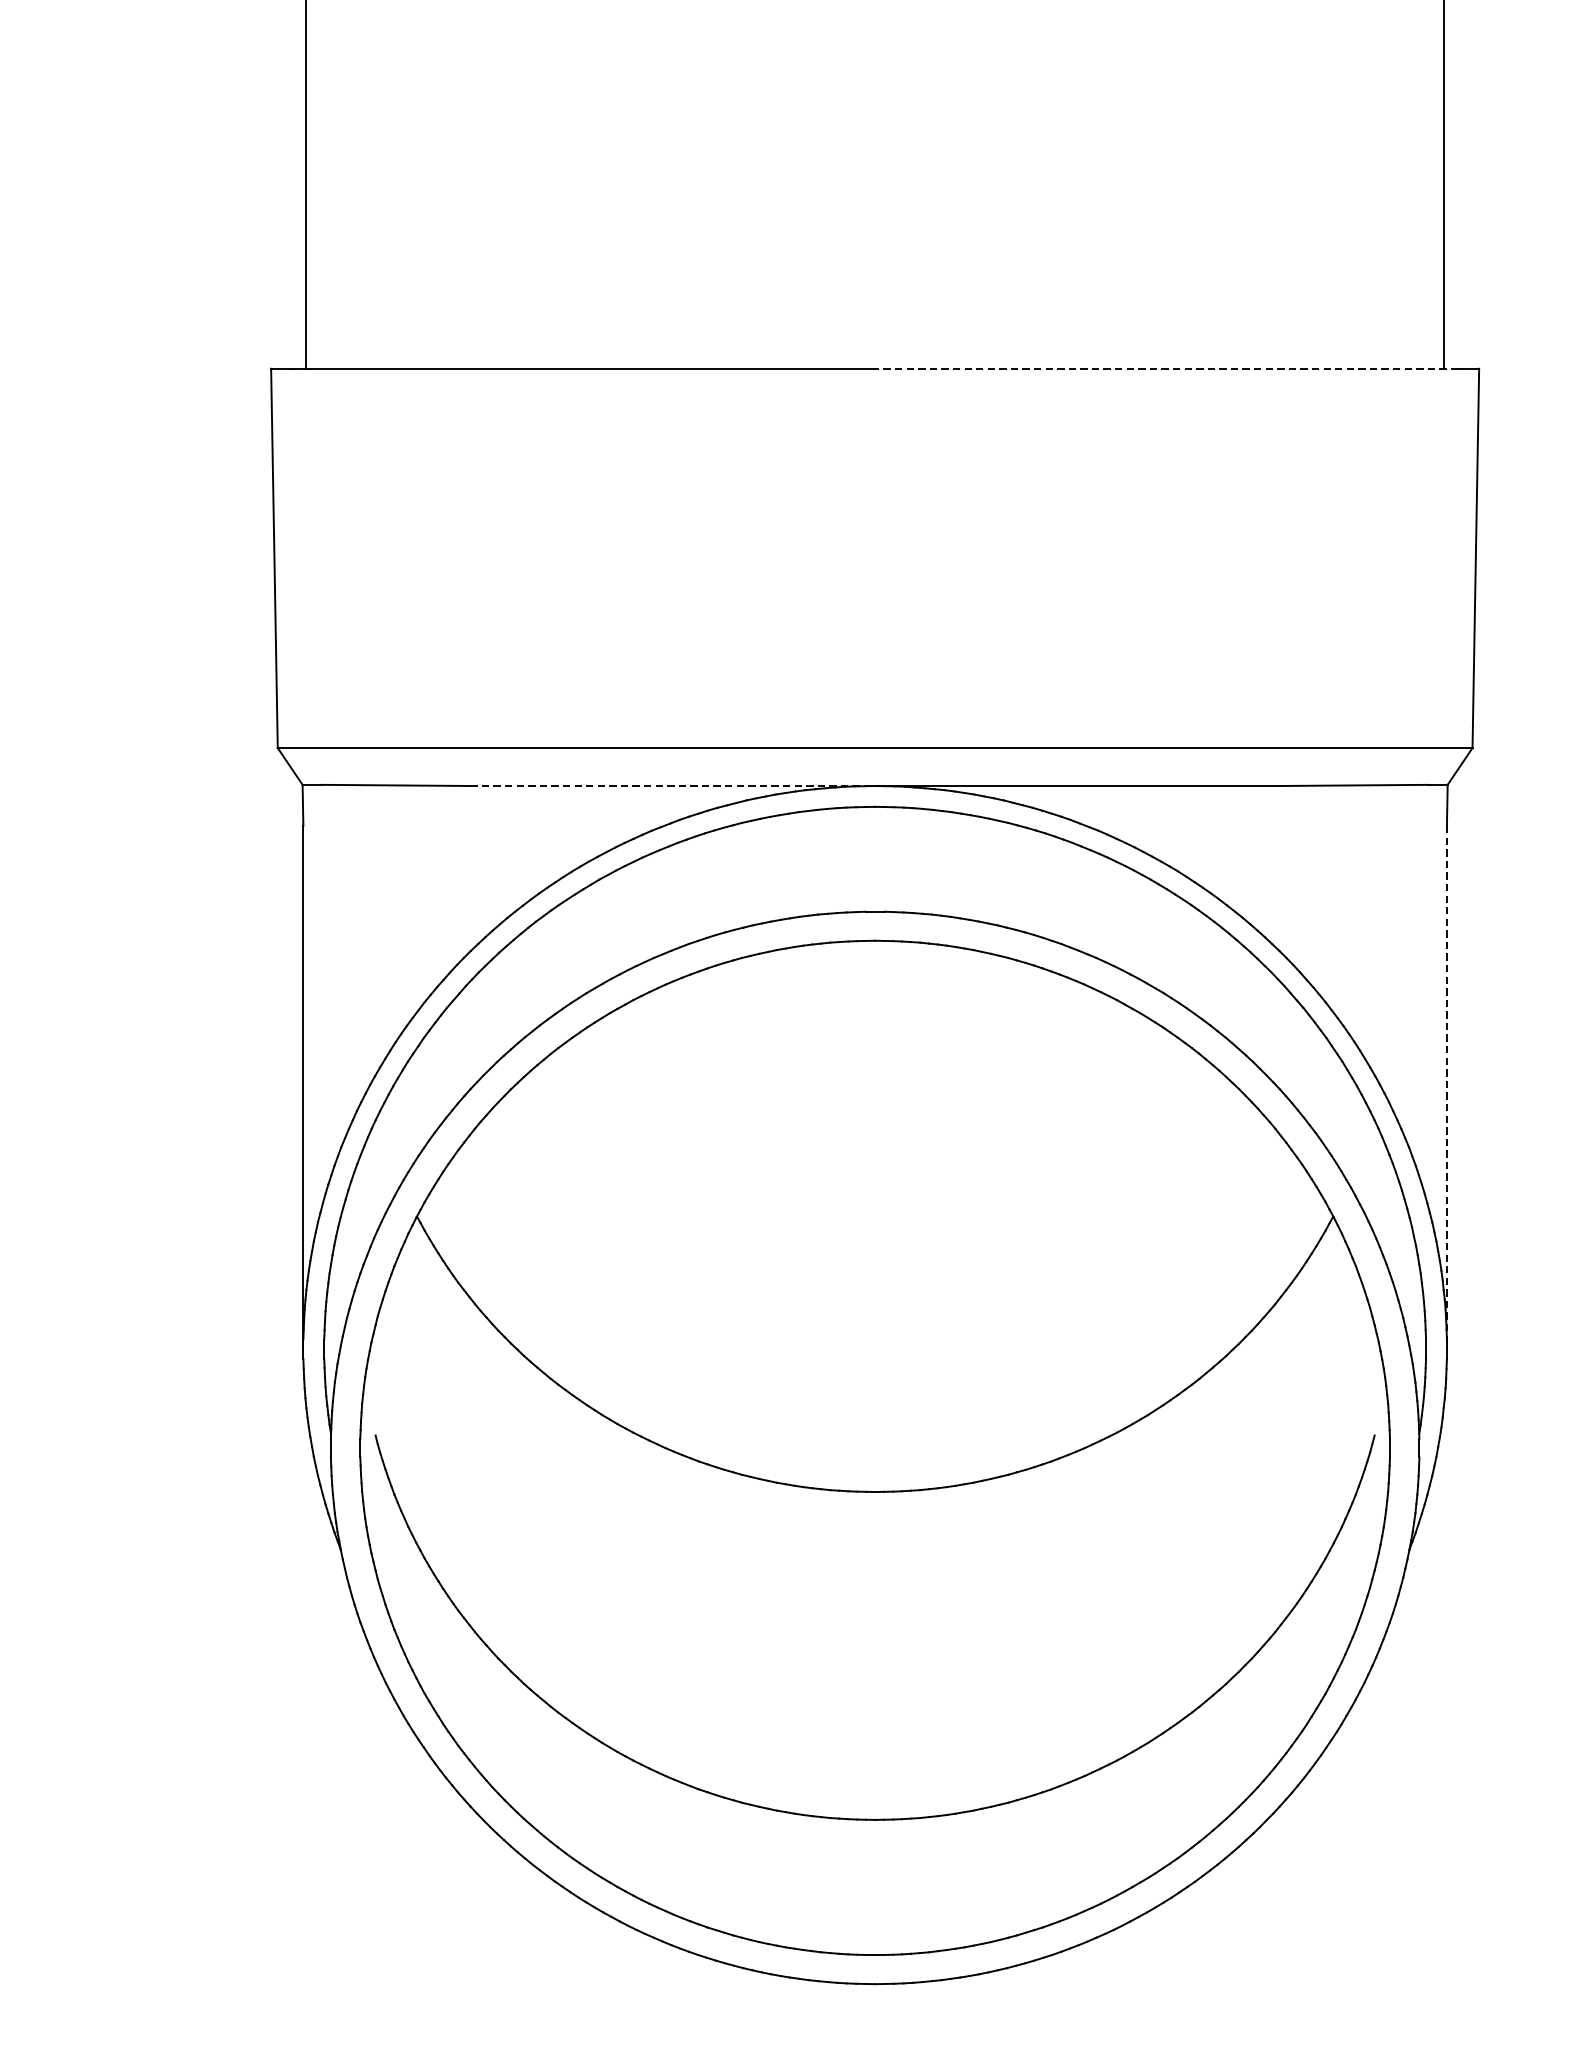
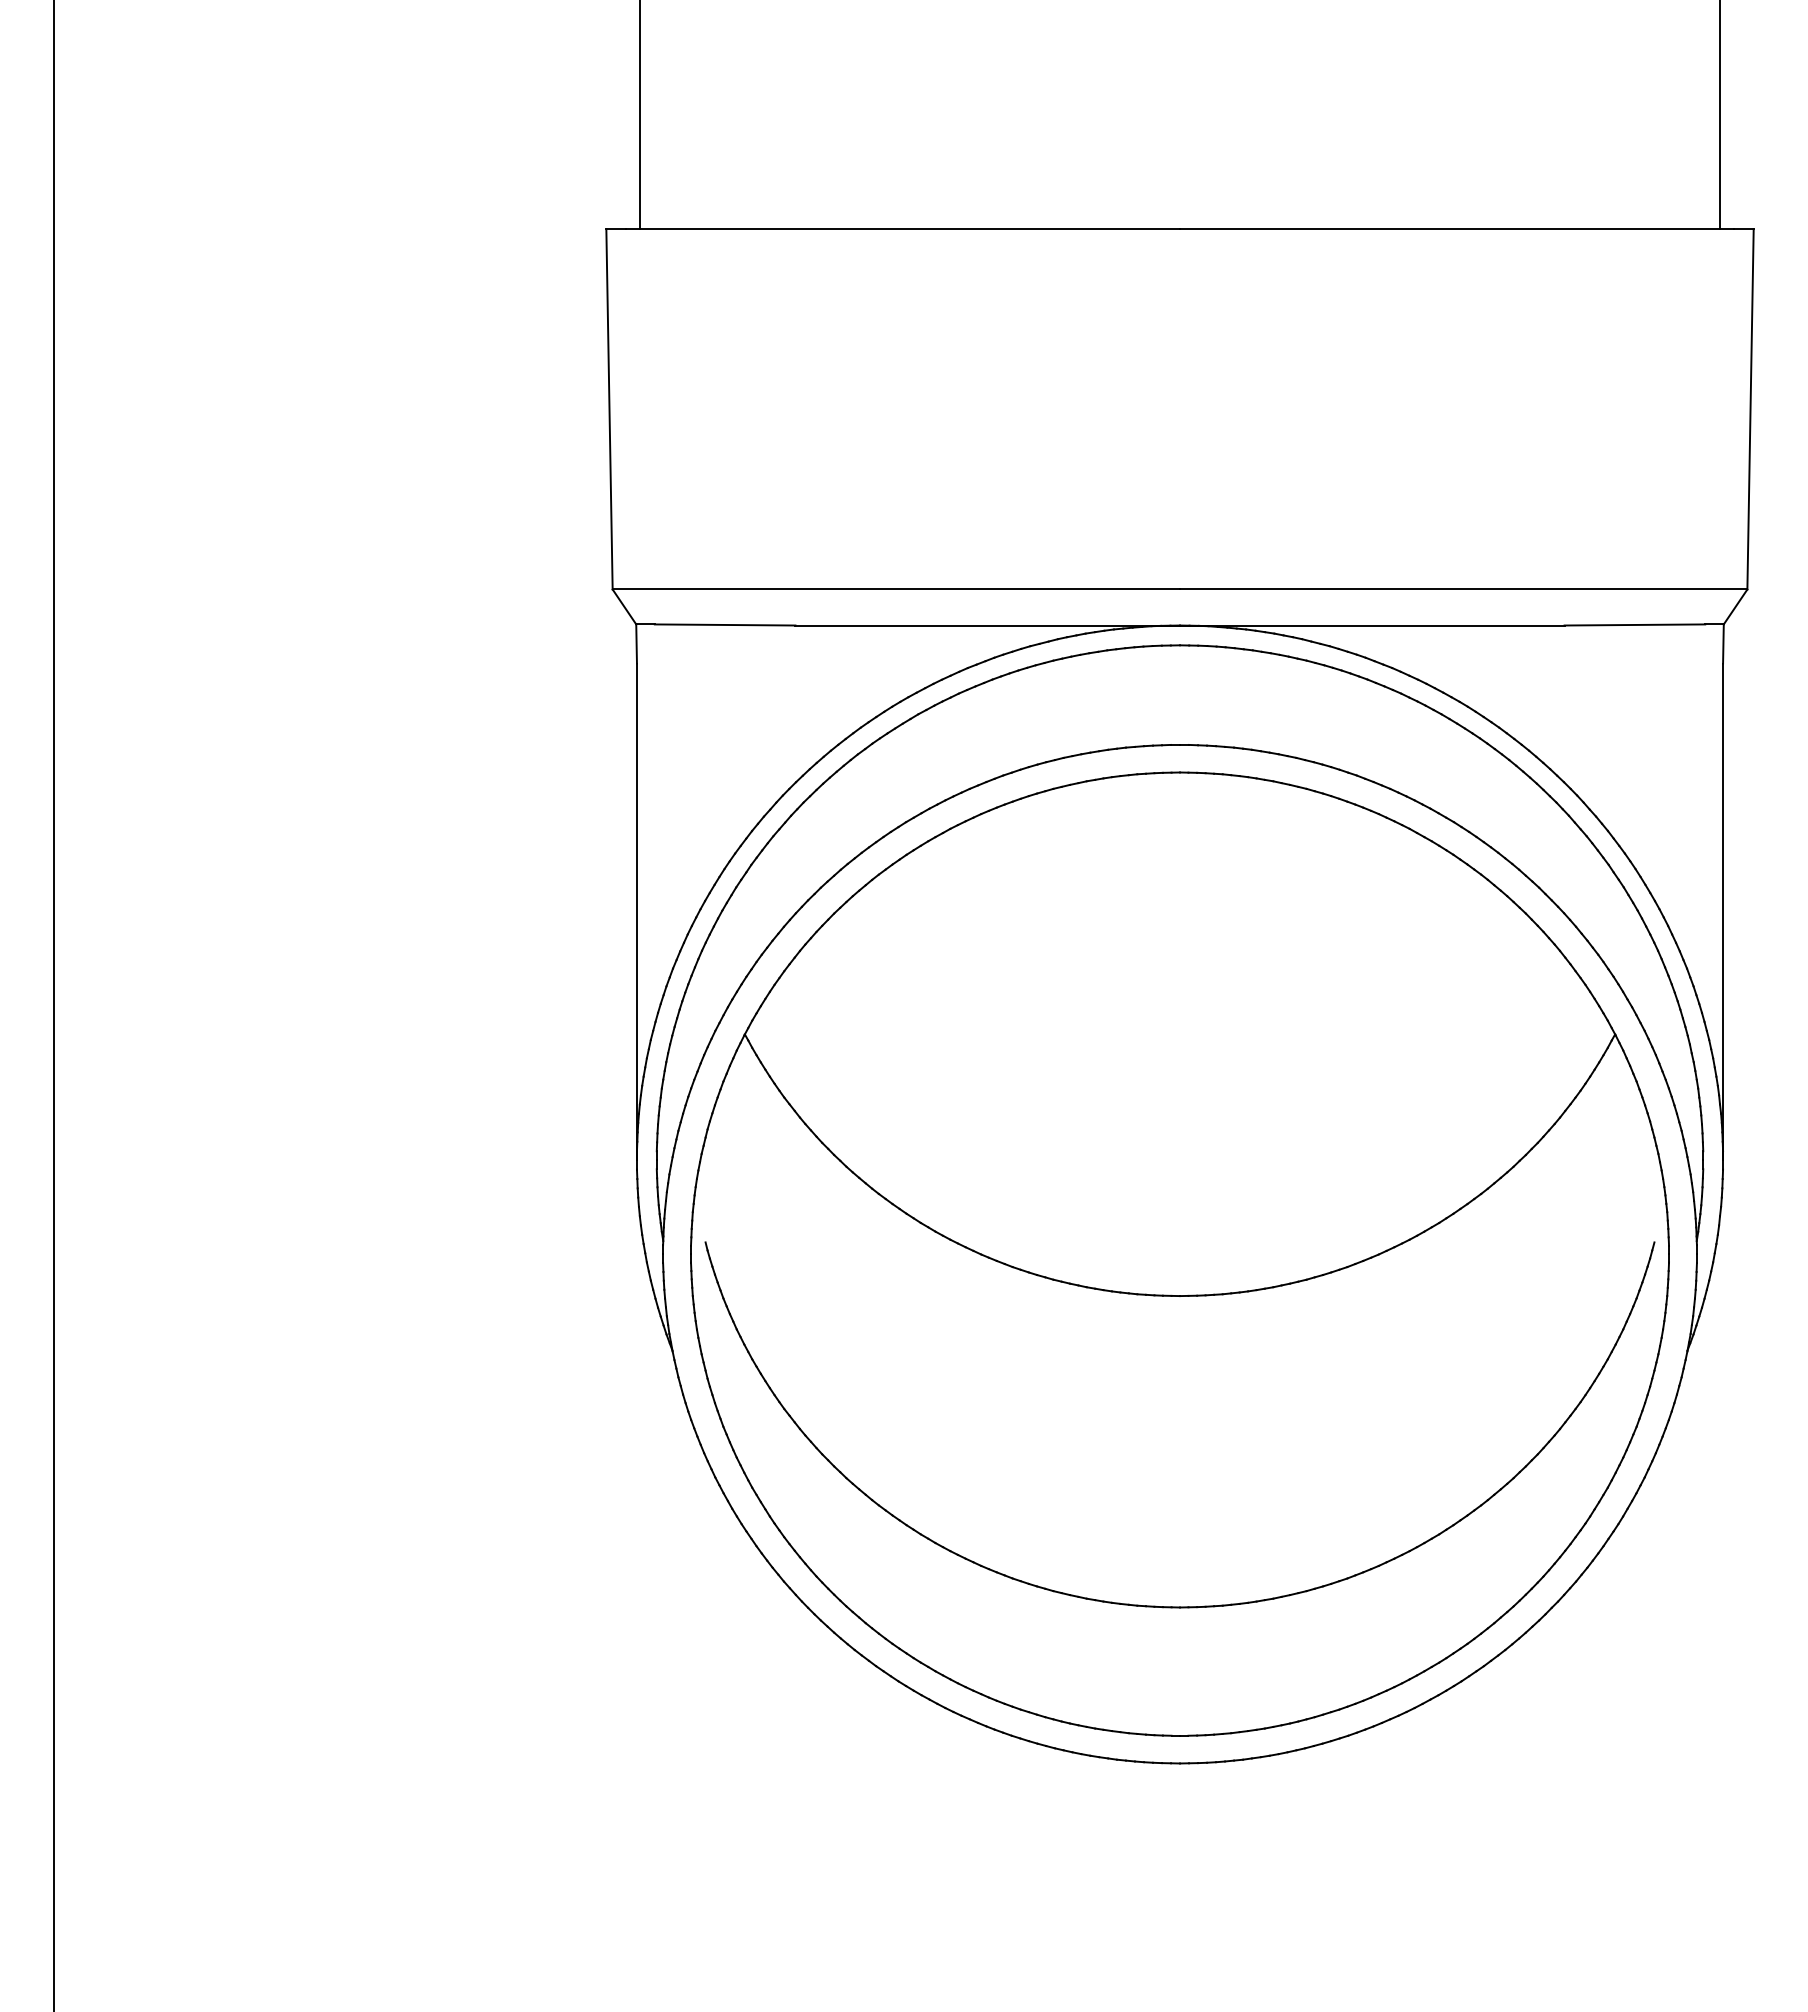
line: (1166, 369) -> (1456, 229), dashed -> solid
line: (673, 785) -> (988, 625), dashed -> solid
line: (1447, 1088) -> (1723, 912), dashed -> solid

